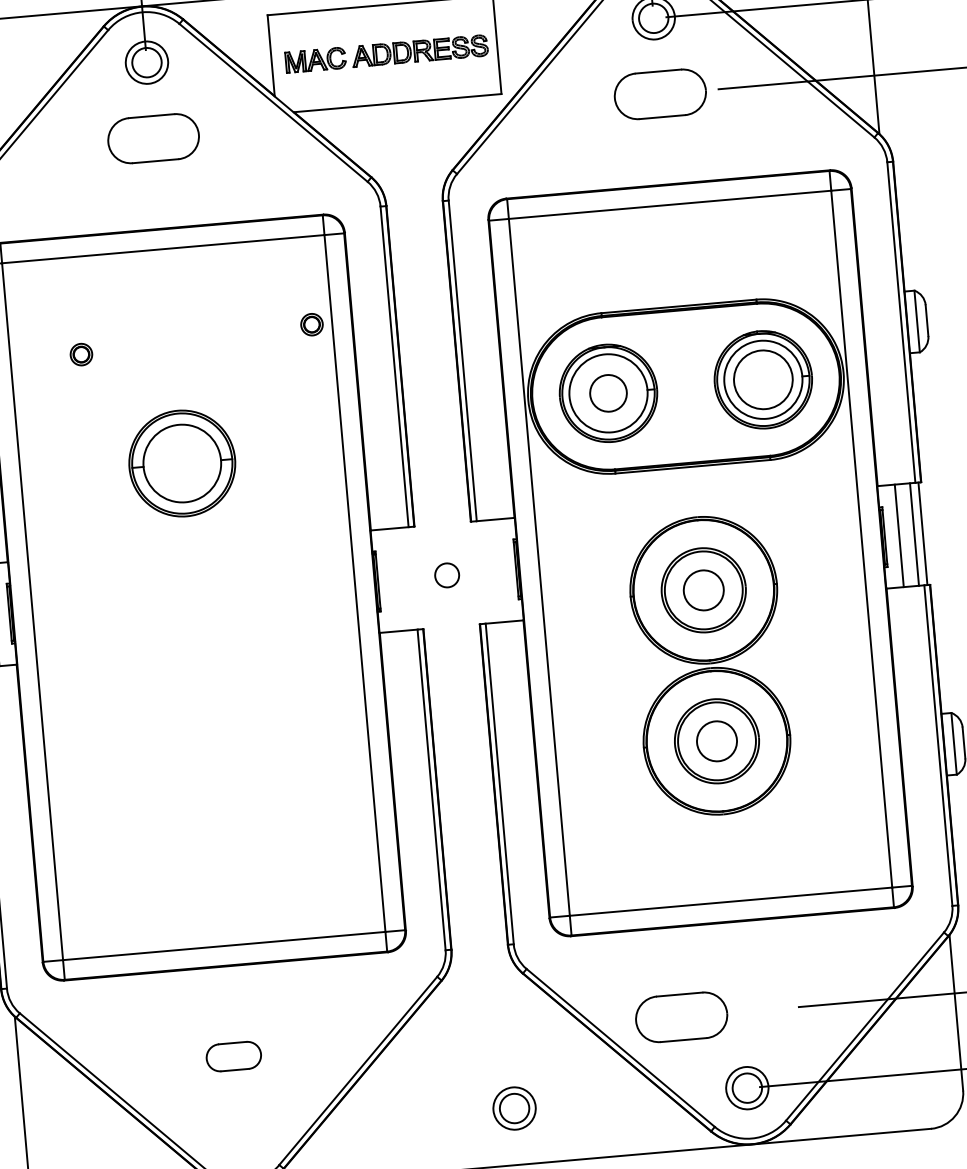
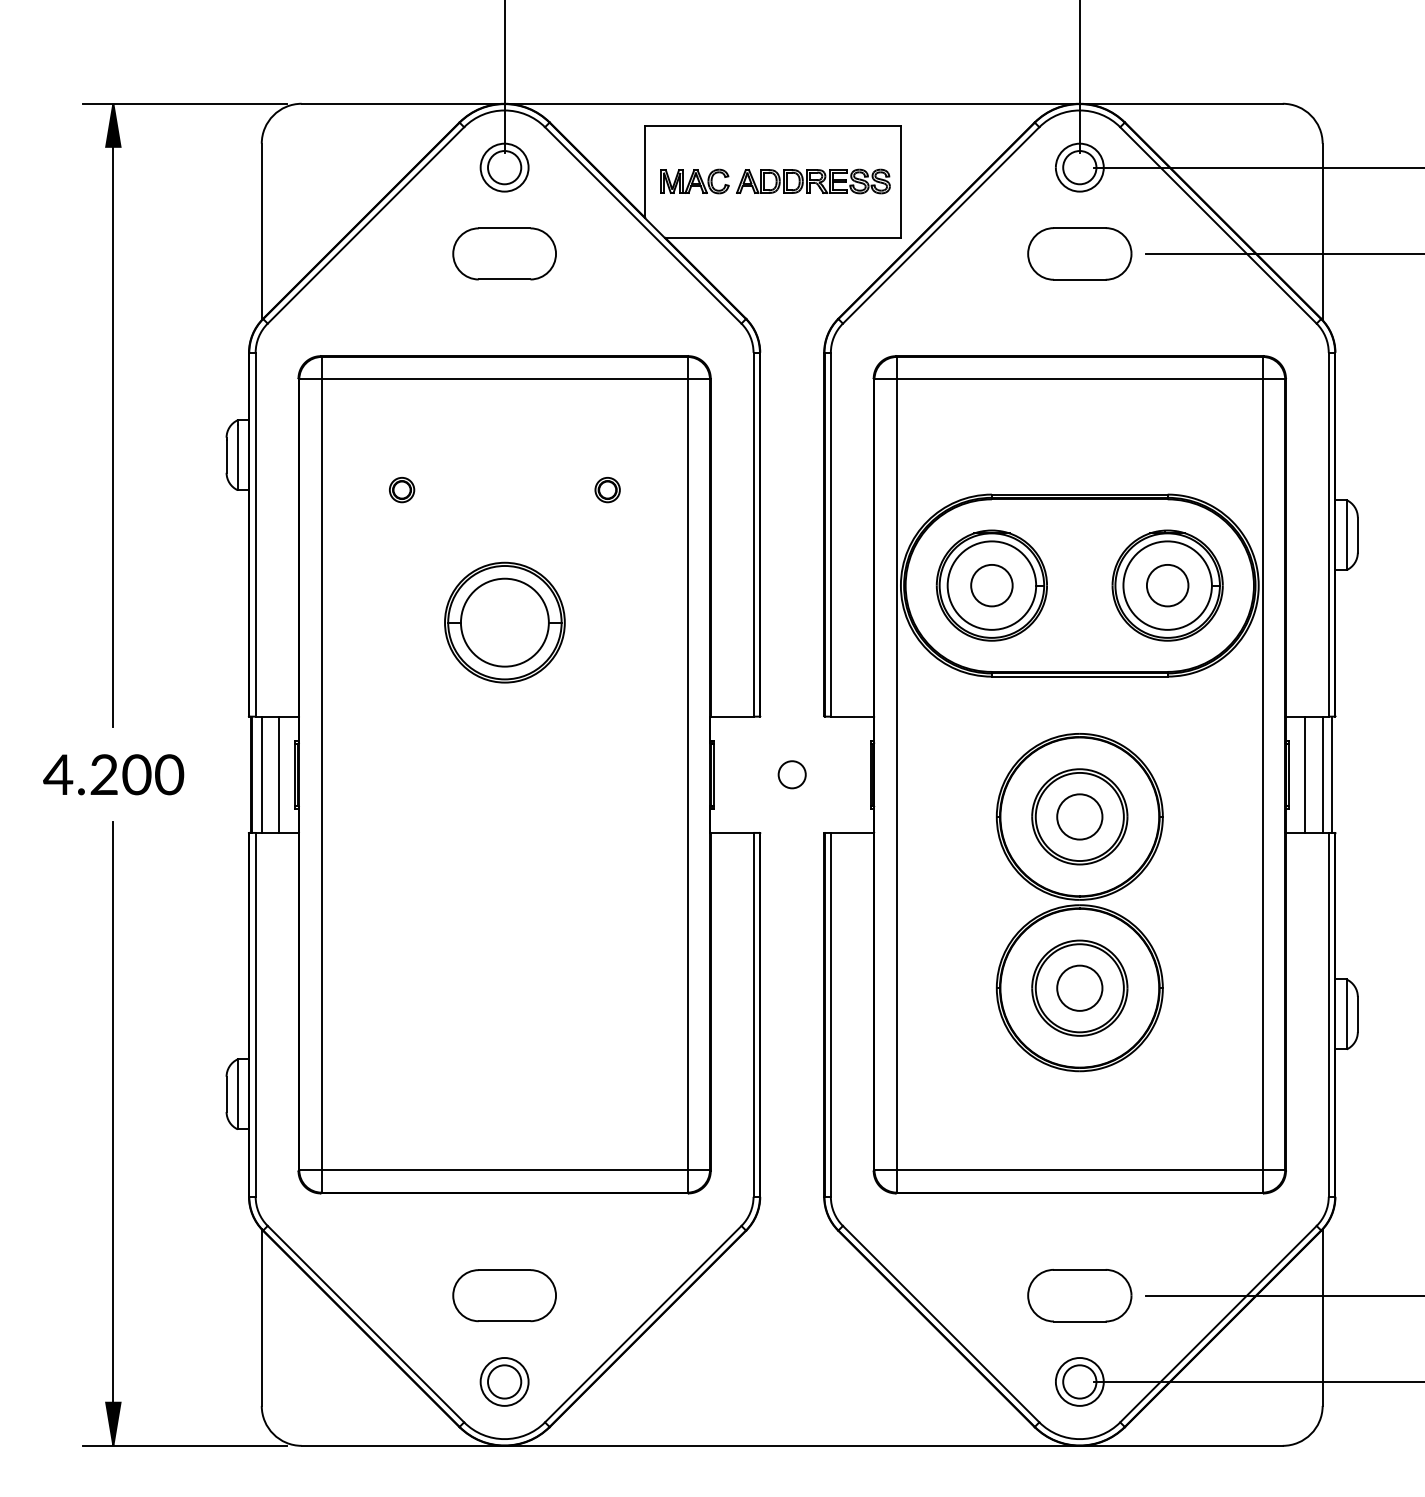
part: (311, 325) -> (607, 490), moved
circle: (763, 379) -> (1167, 585), size x0.62
part: (681, 1017) -> (1079, 1295), moved
part: (233, 1056) -> (504, 1295), size x1.67
part: (514, 1108) -> (504, 1381), moved

